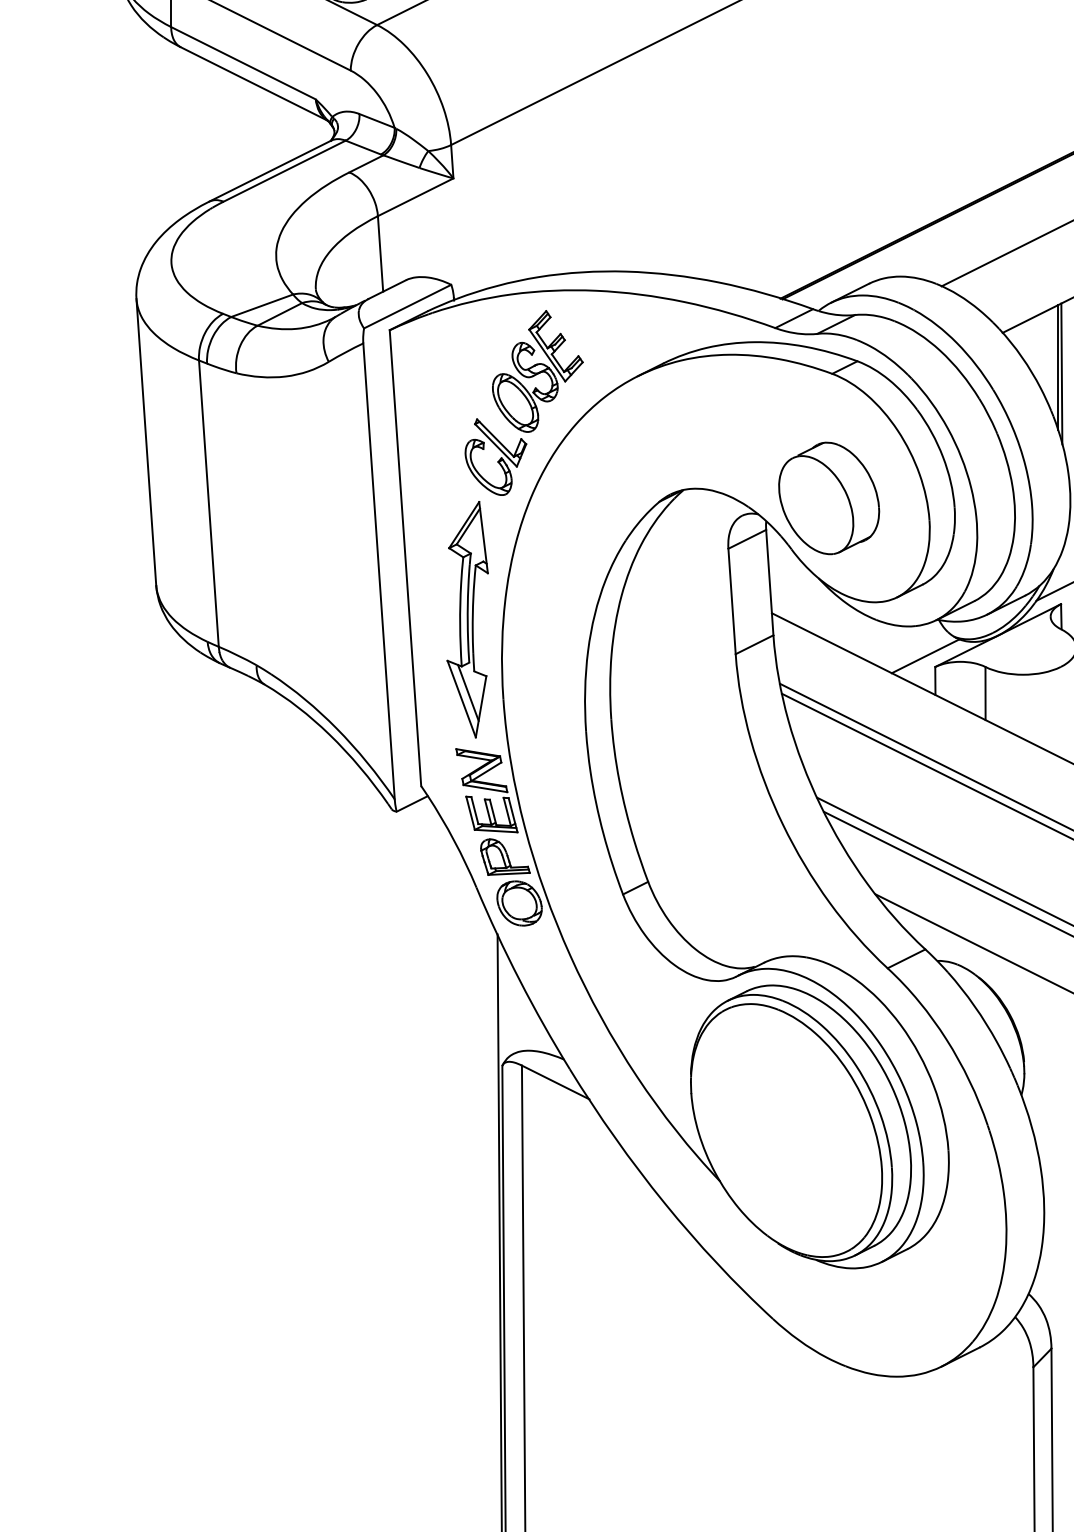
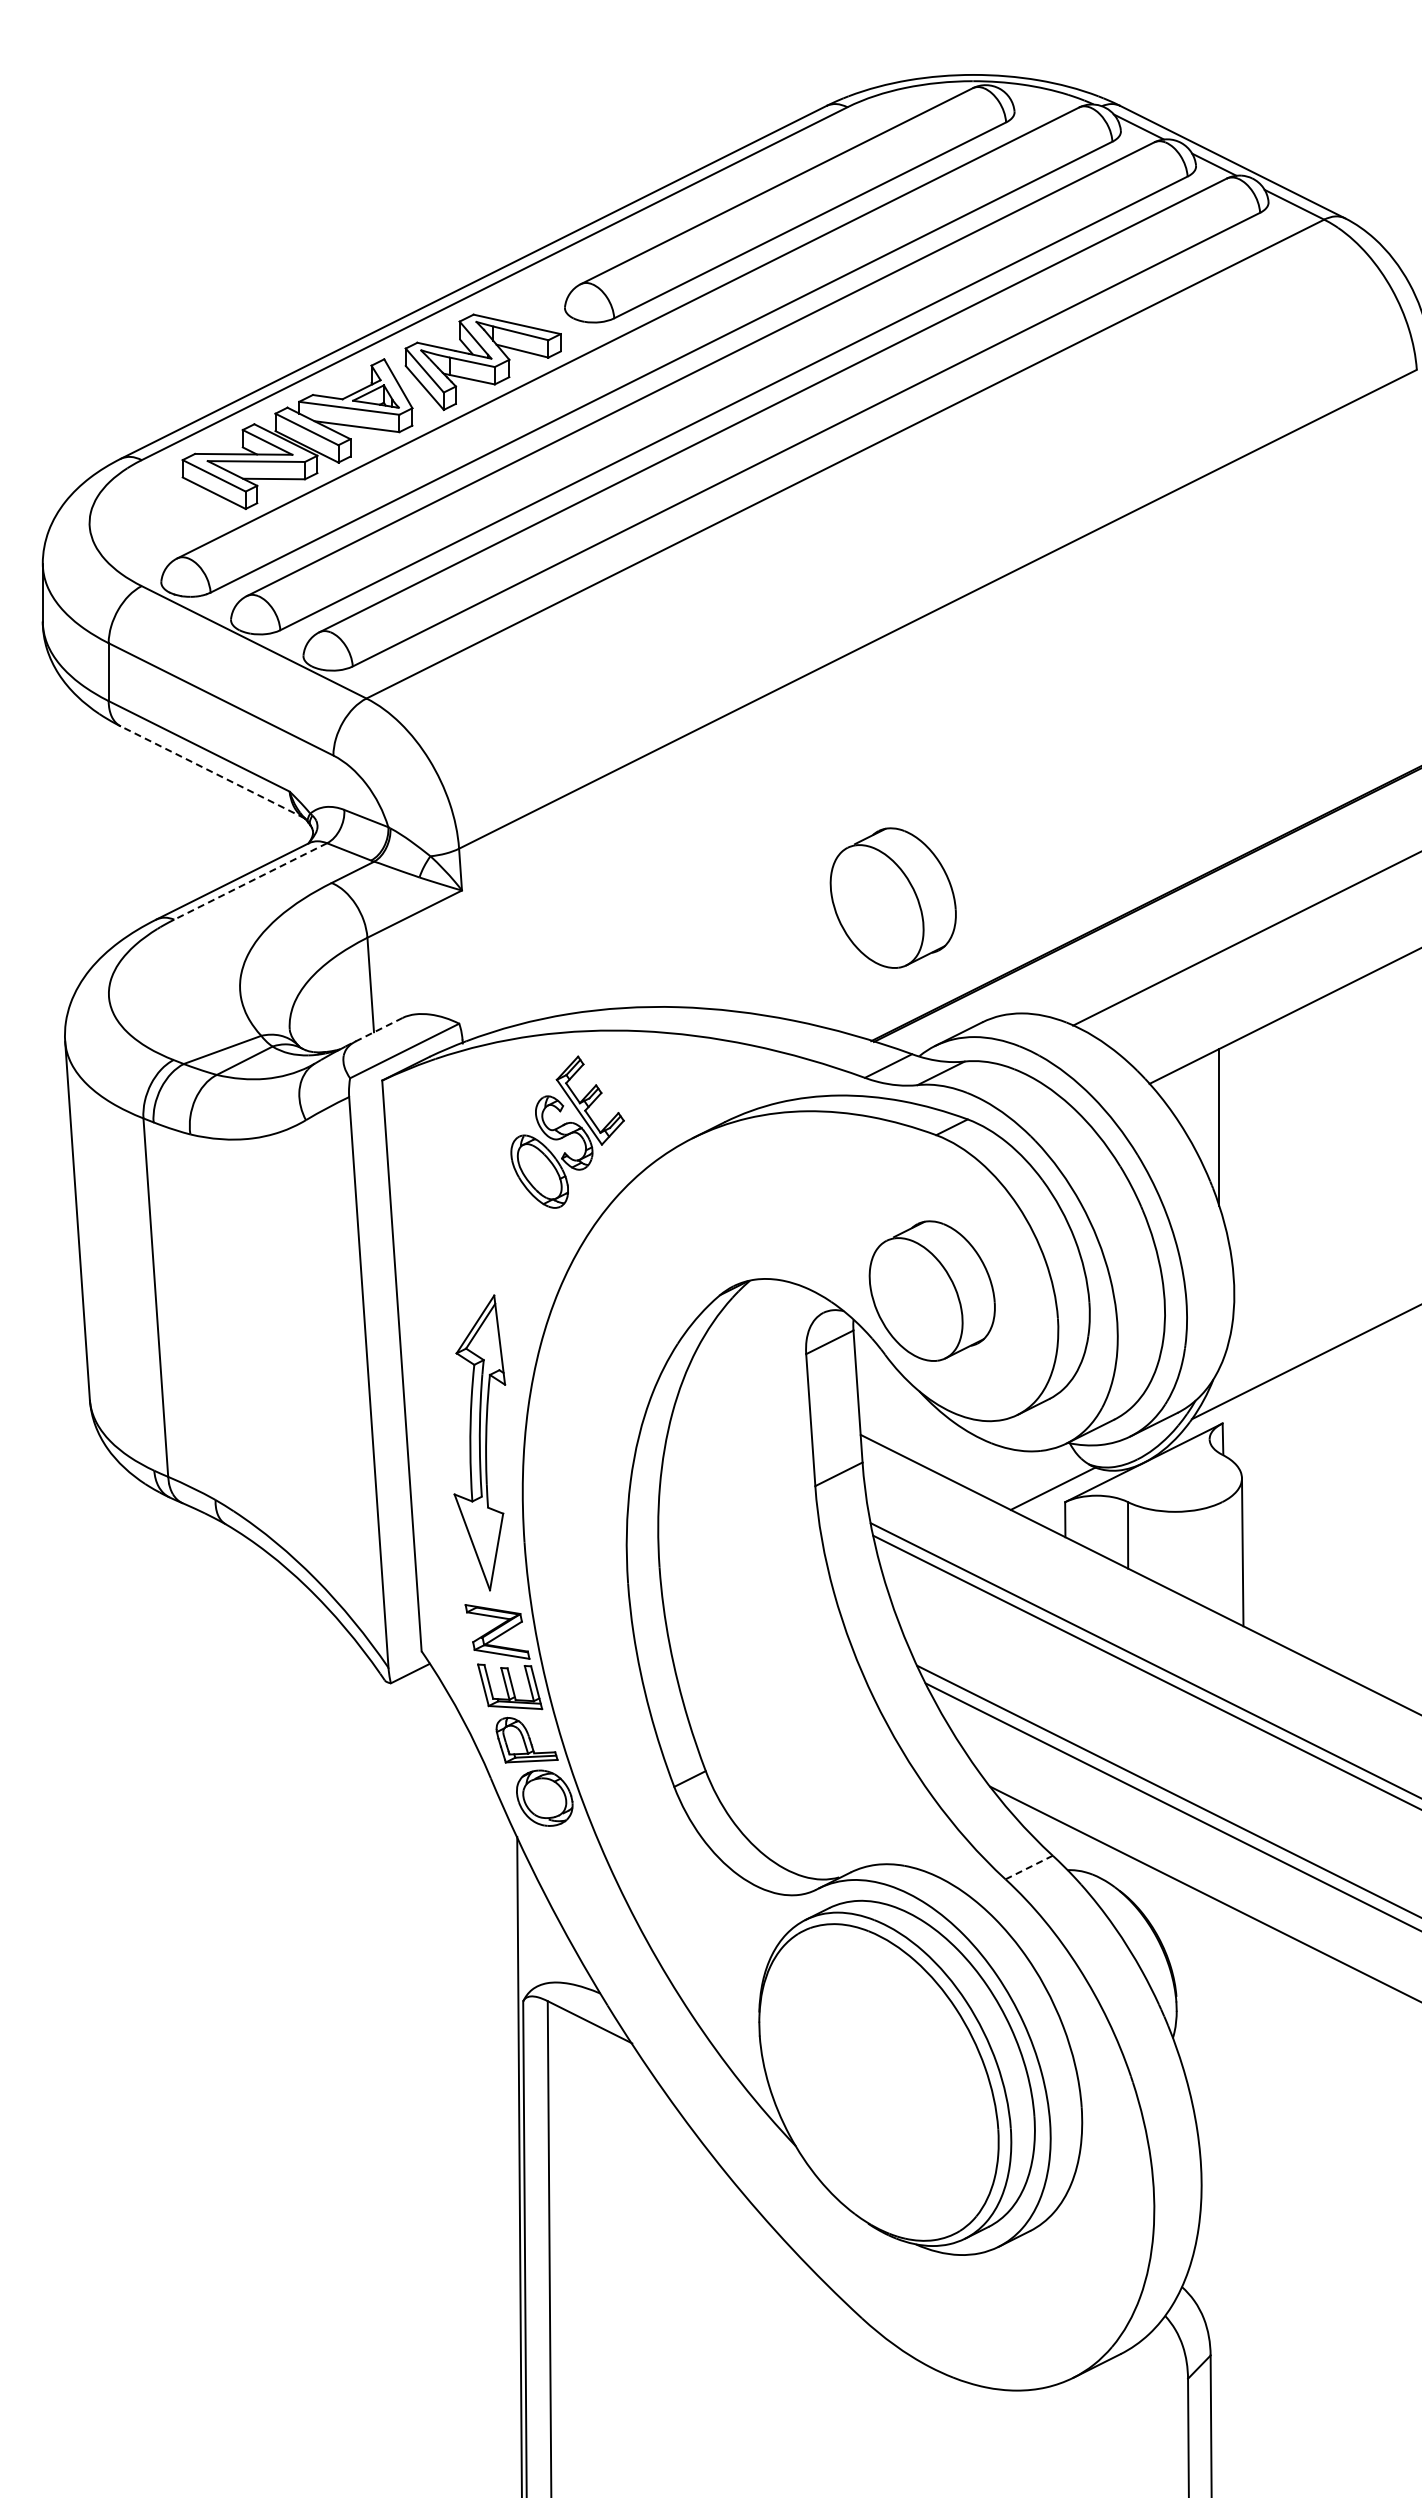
line: (254, 84) -> (212, 772), solid -> dashed
line: (284, 171) -> (250, 881), solid -> dashed
part: (797, 184) -> (892, 897), added
line: (386, 290) -> (378, 1030), solid -> dashed
line: (1061, 374) -> (1223, 1135), removed
part: (496, 457) -> (515, 1239), removed
line: (468, 692) -> (480, 1534), removed
line: (905, 958) -> (1028, 1867), solid -> dashed

